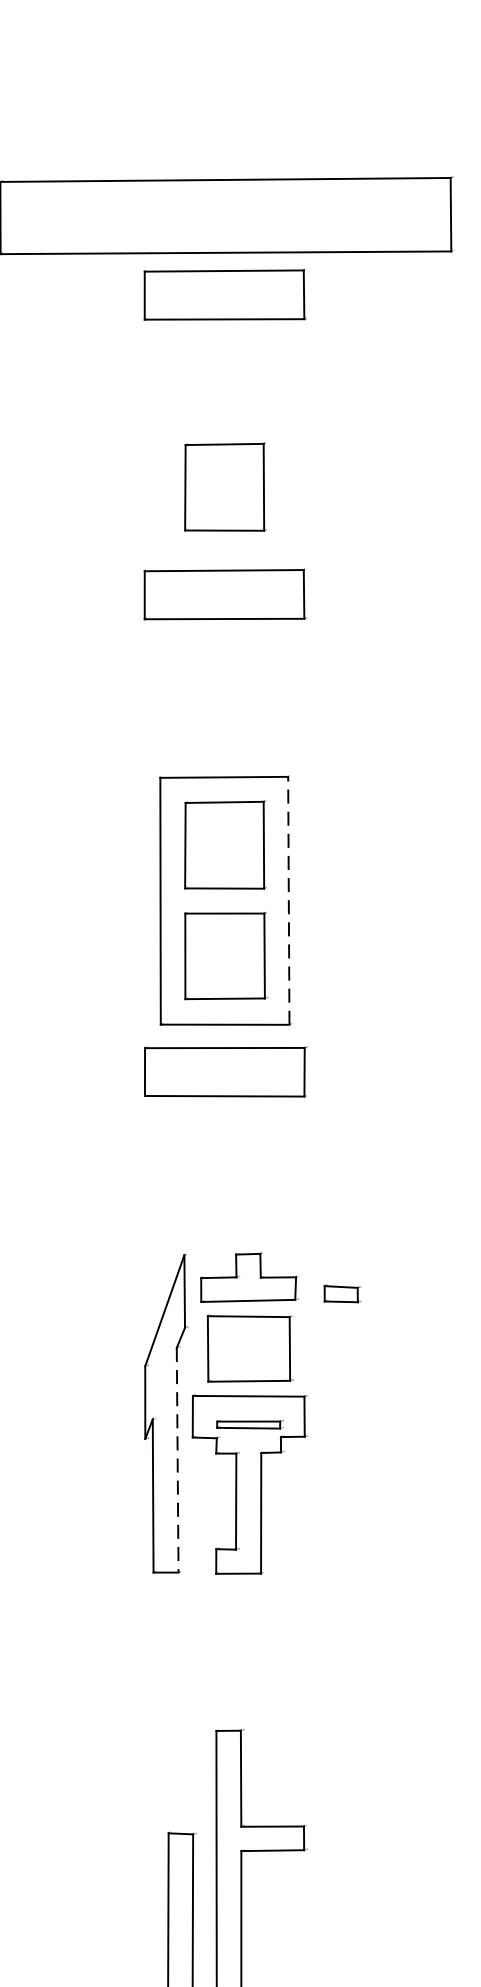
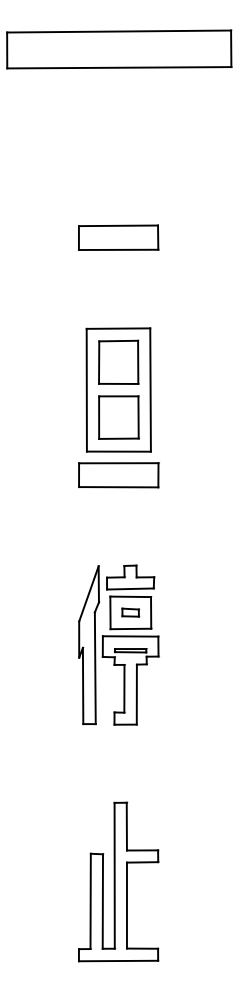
part: (224, 294) -> (118, 88), removed
part: (224, 485) -> (118, 183), removed
line: (288, 901) -> (150, 390), dashed -> solid
part: (340, 1293) -> (130, 612), moved
line: (178, 1460) -> (95, 668), dashed -> solid

